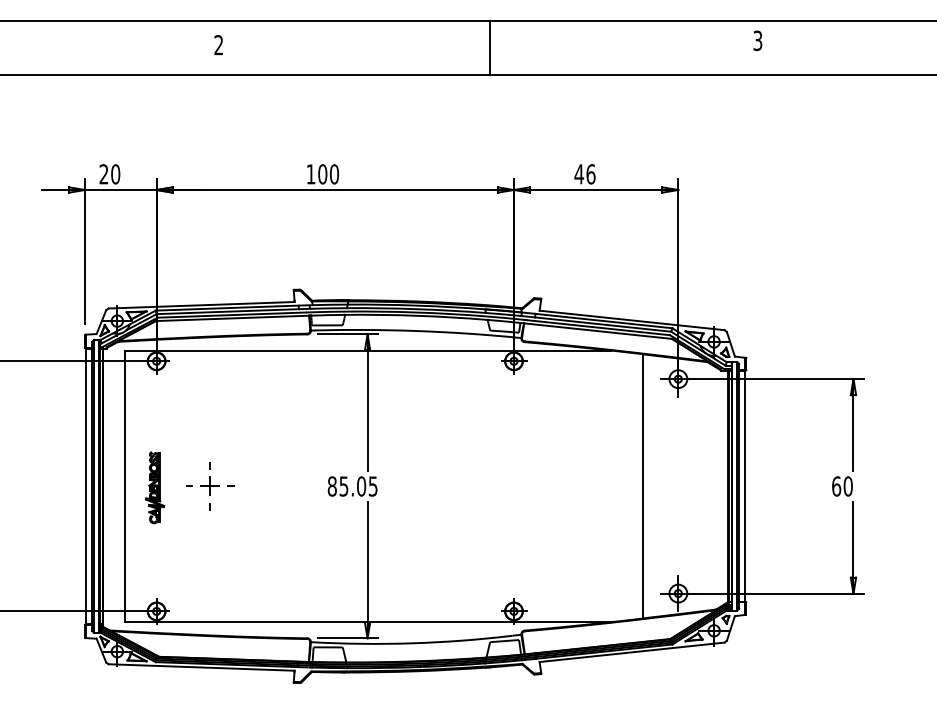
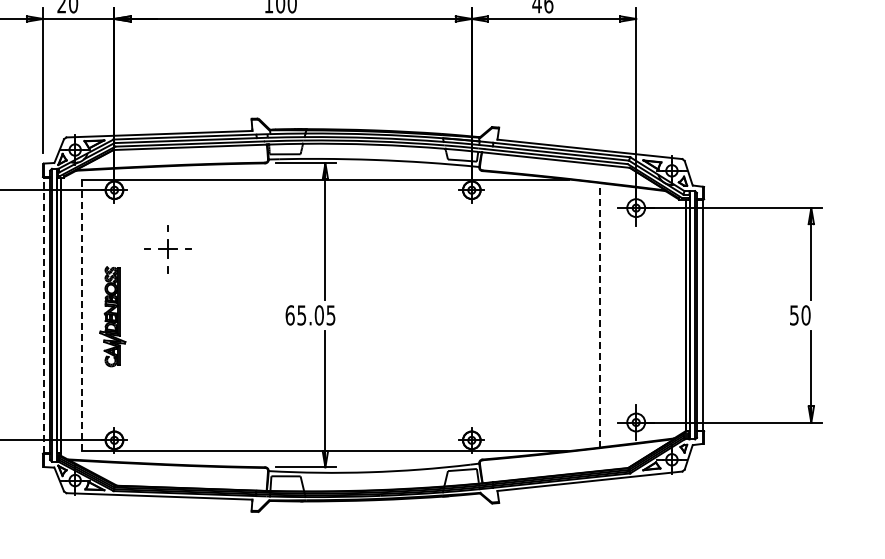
line: (642, 485) -> (600, 314), solid -> dashed
line: (86, 486) -> (44, 315), solid -> dashed
line: (124, 486) -> (82, 315), solid -> dashed
part: (210, 486) -> (168, 249), moved
text: (331, 486) -> (289, 315), 85.05 -> 65.05
text: (836, 486) -> (794, 315), 60 -> 50
part: (155, 487) -> (113, 316), size x1.4

